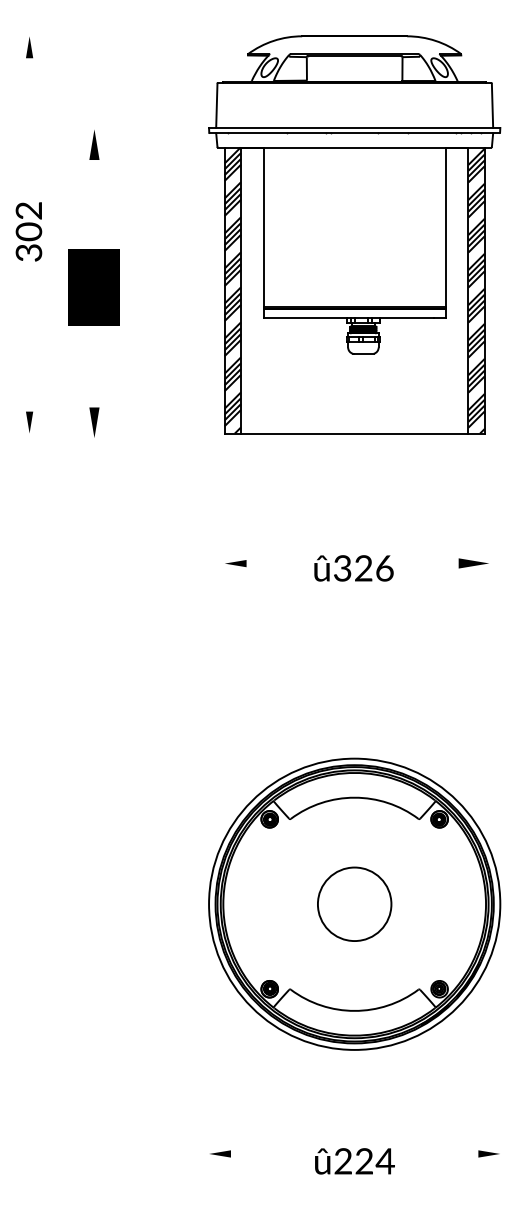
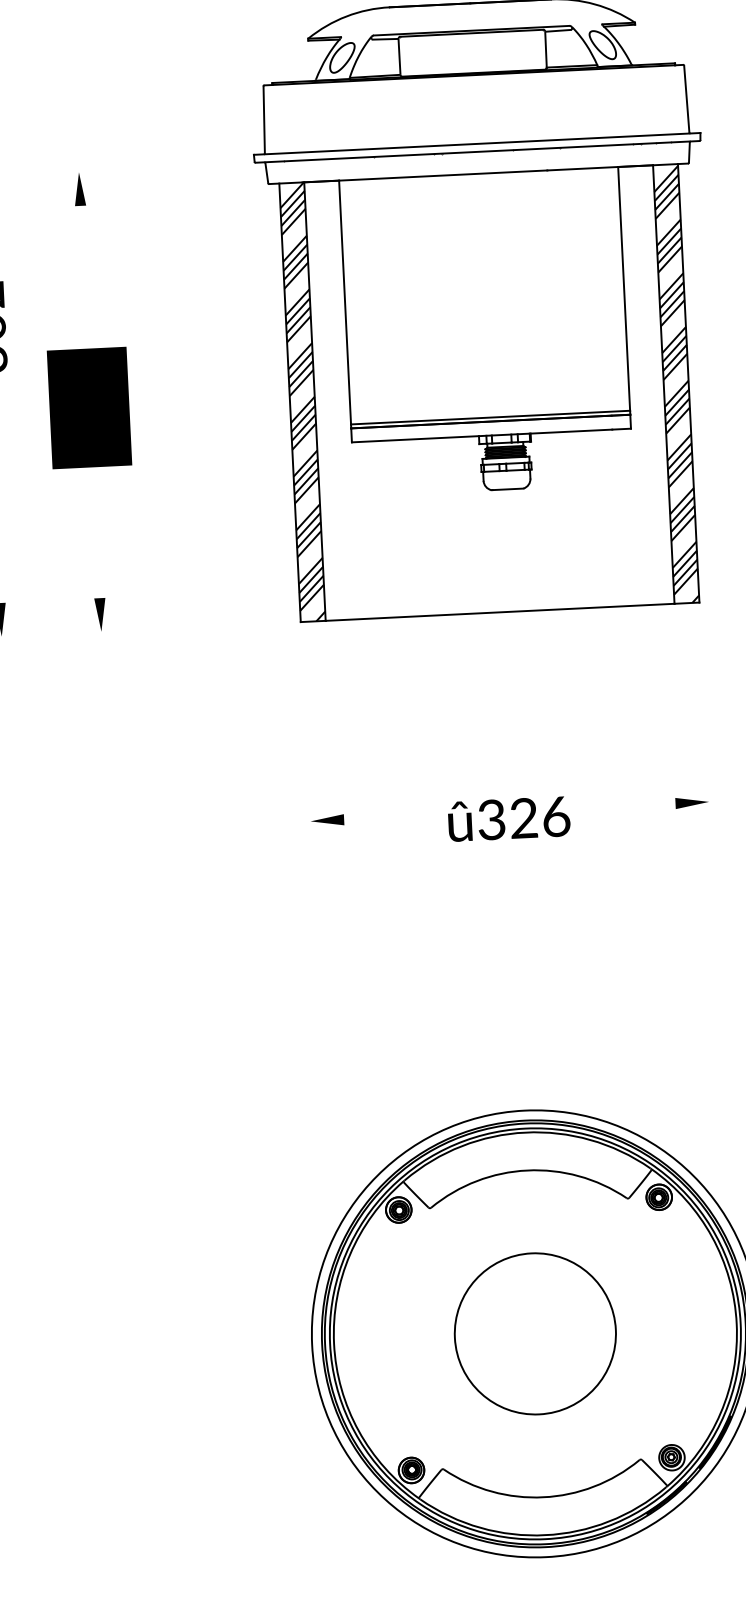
part: (94, 144) -> (79, 188), size x0.71
part: (94, 421) -> (100, 613), size x0.71
part: (472, 563) -> (690, 802), size x0.71
circle: (354, 903) -> (535, 1332), size x1.43

